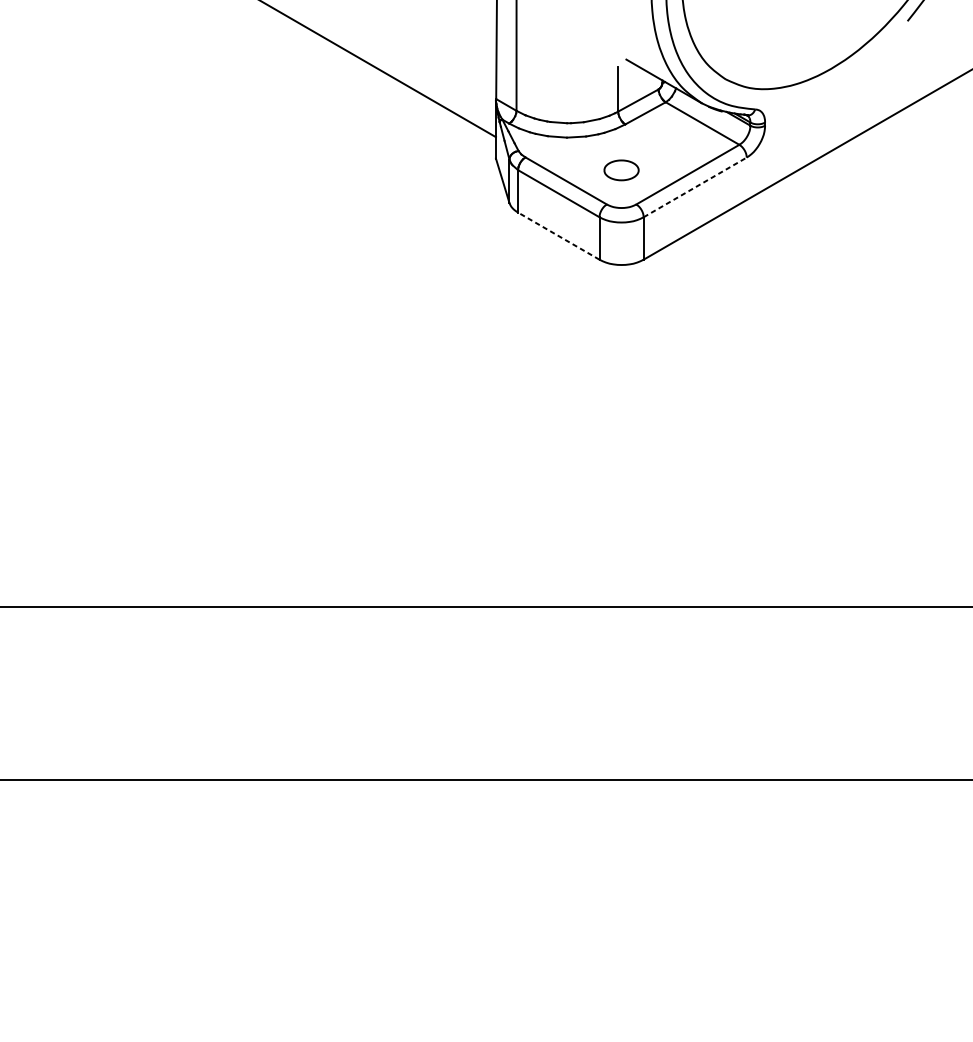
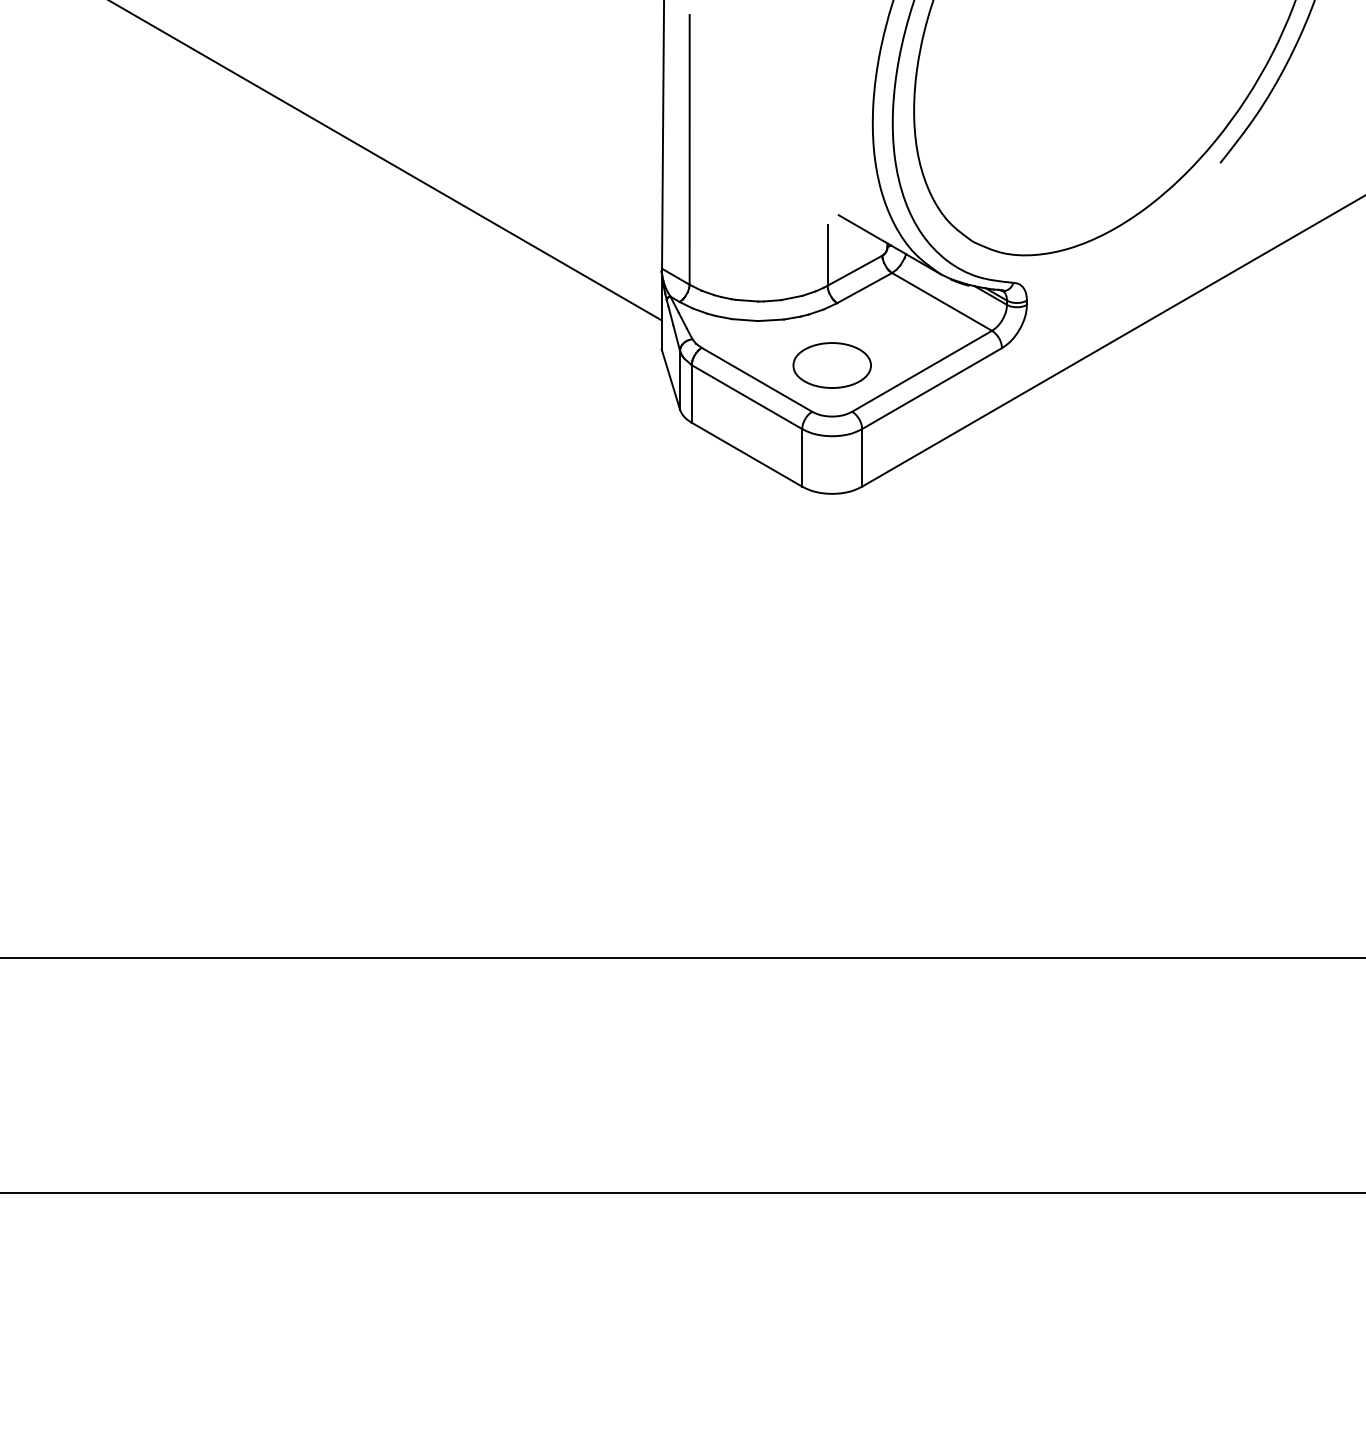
part: (621, 170) -> (831, 365), size x1.67
line: (695, 187) -> (932, 388), dashed -> solid
line: (559, 235) -> (747, 454), dashed -> solid

